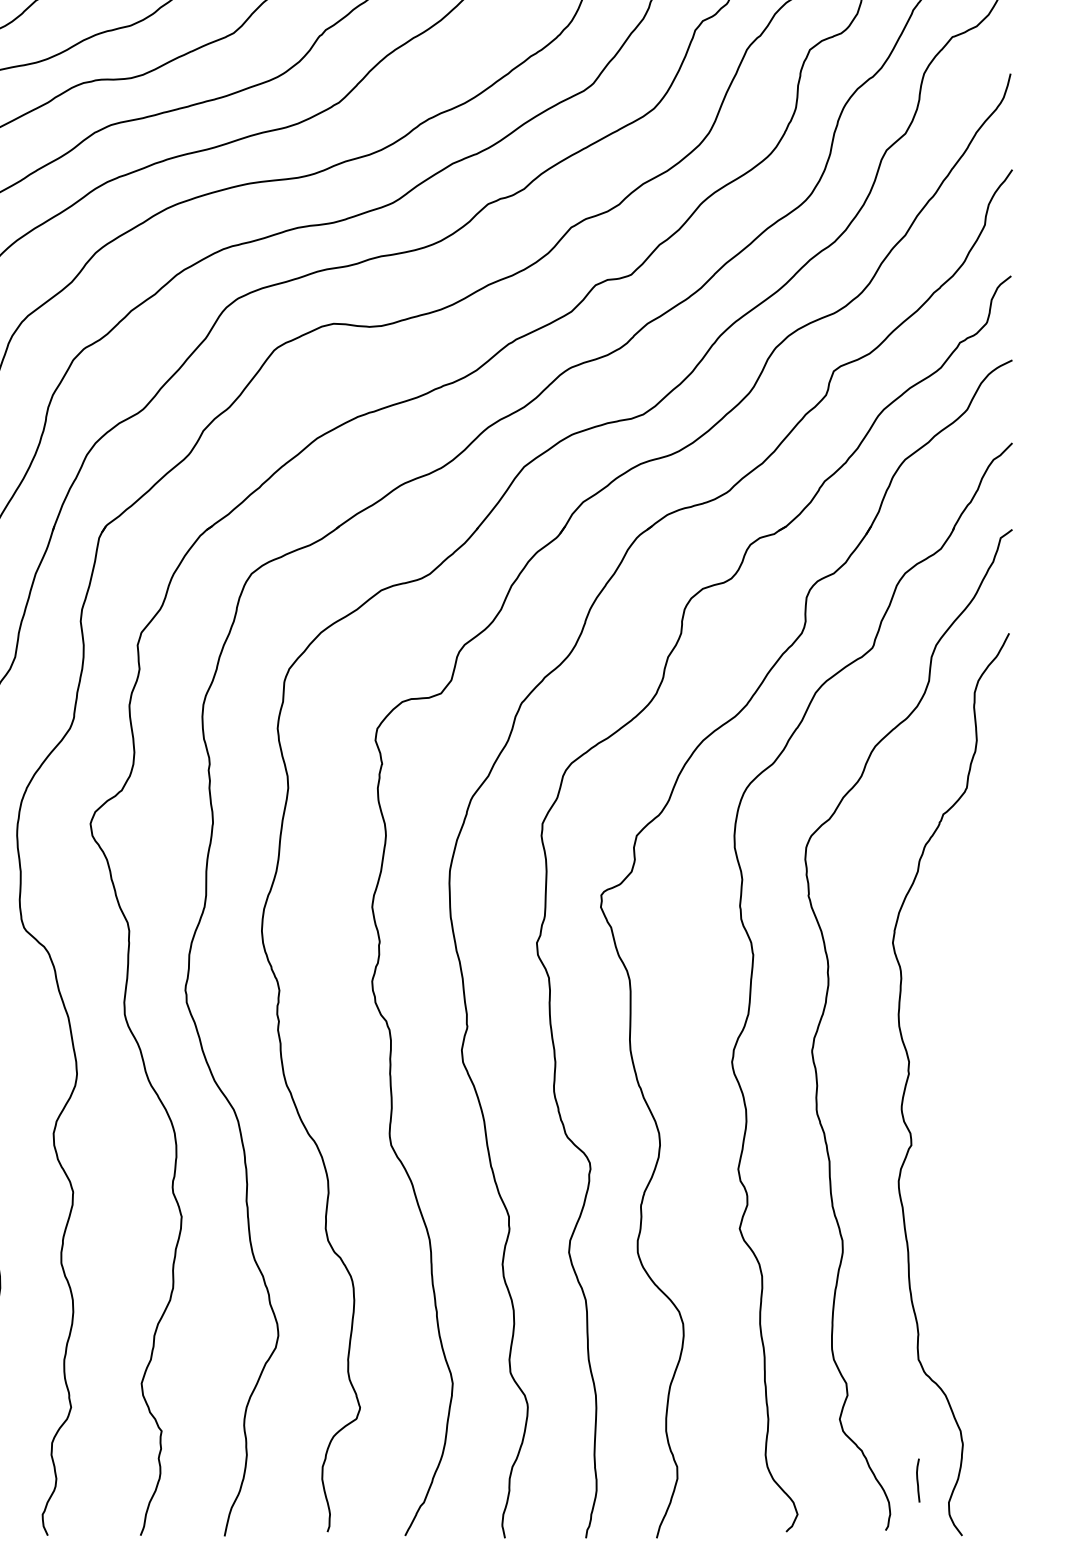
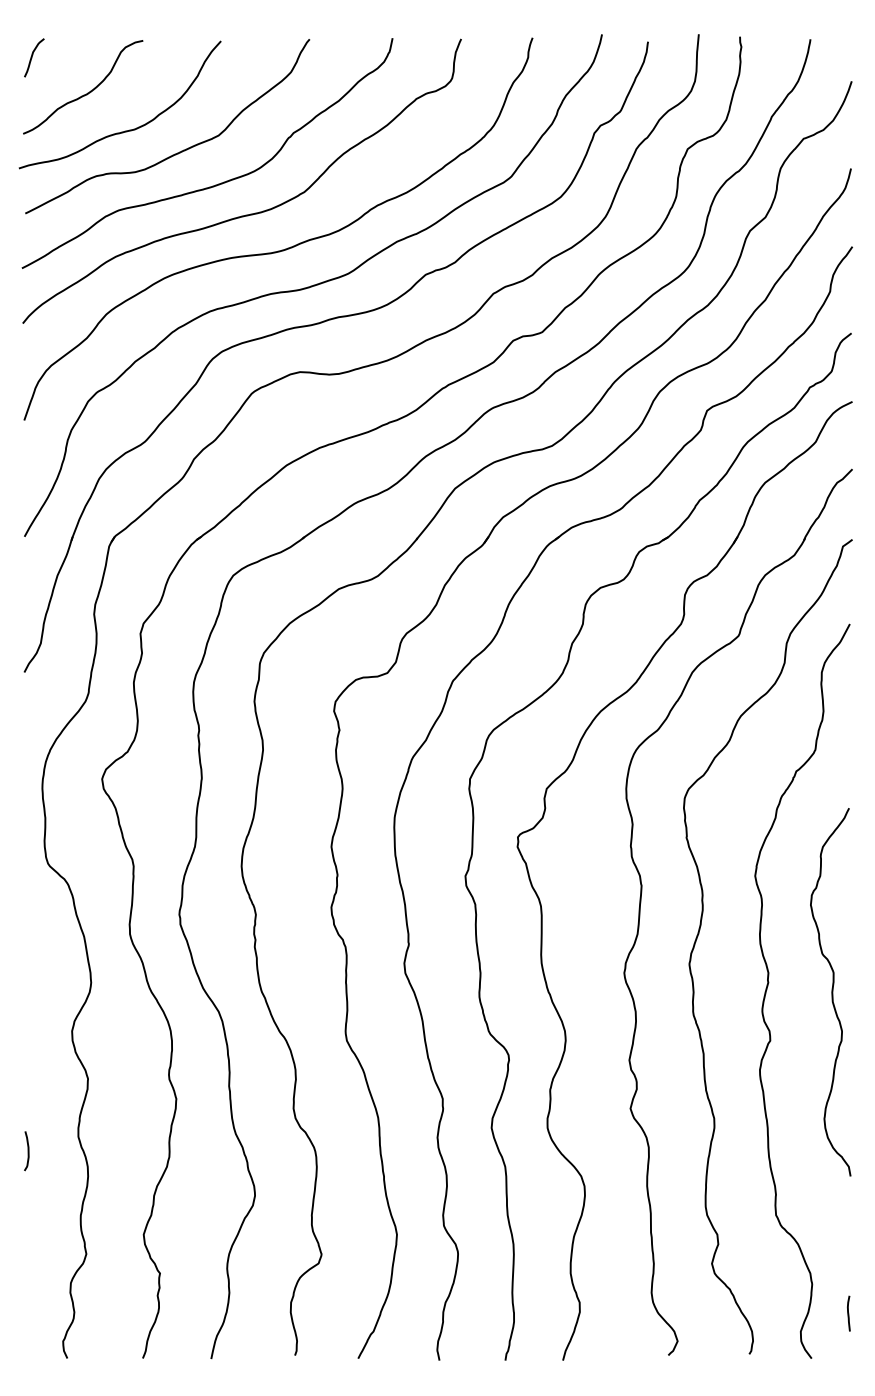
curve: (986, 1086) -> (831, 992), added
curve: (917, 1480) -> (848, 1313), moved

